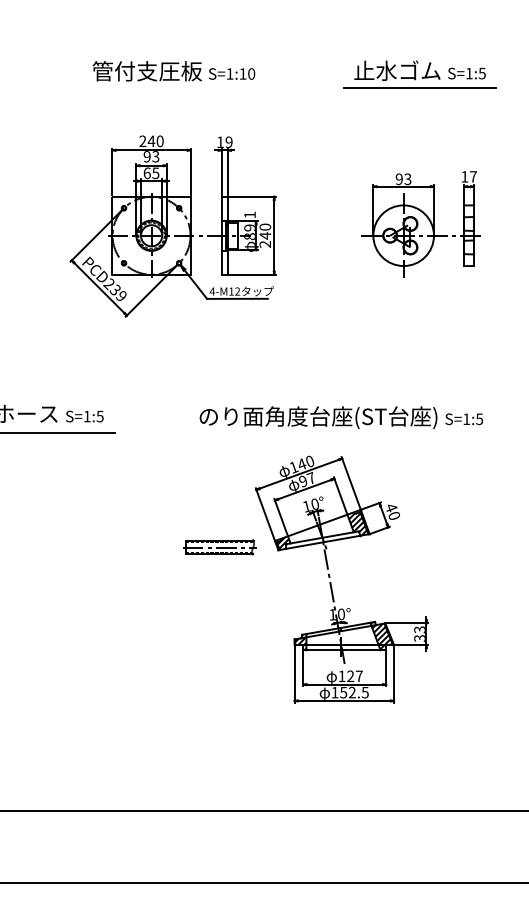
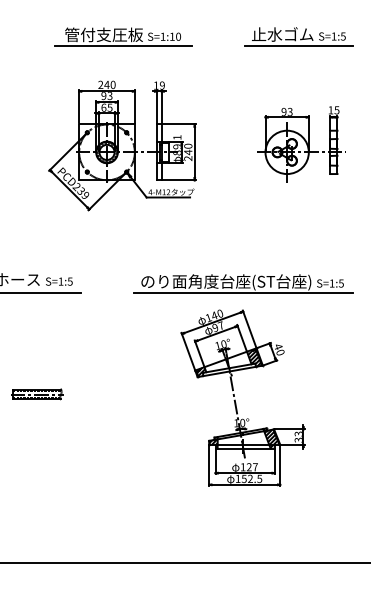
line: (174, 87) -> (123, 46), added
text: (472, 176) -> (336, 110), 17 -> 15
line: (342, 432) -> (243, 292), added
part: (219, 547) -> (36, 394), moved

